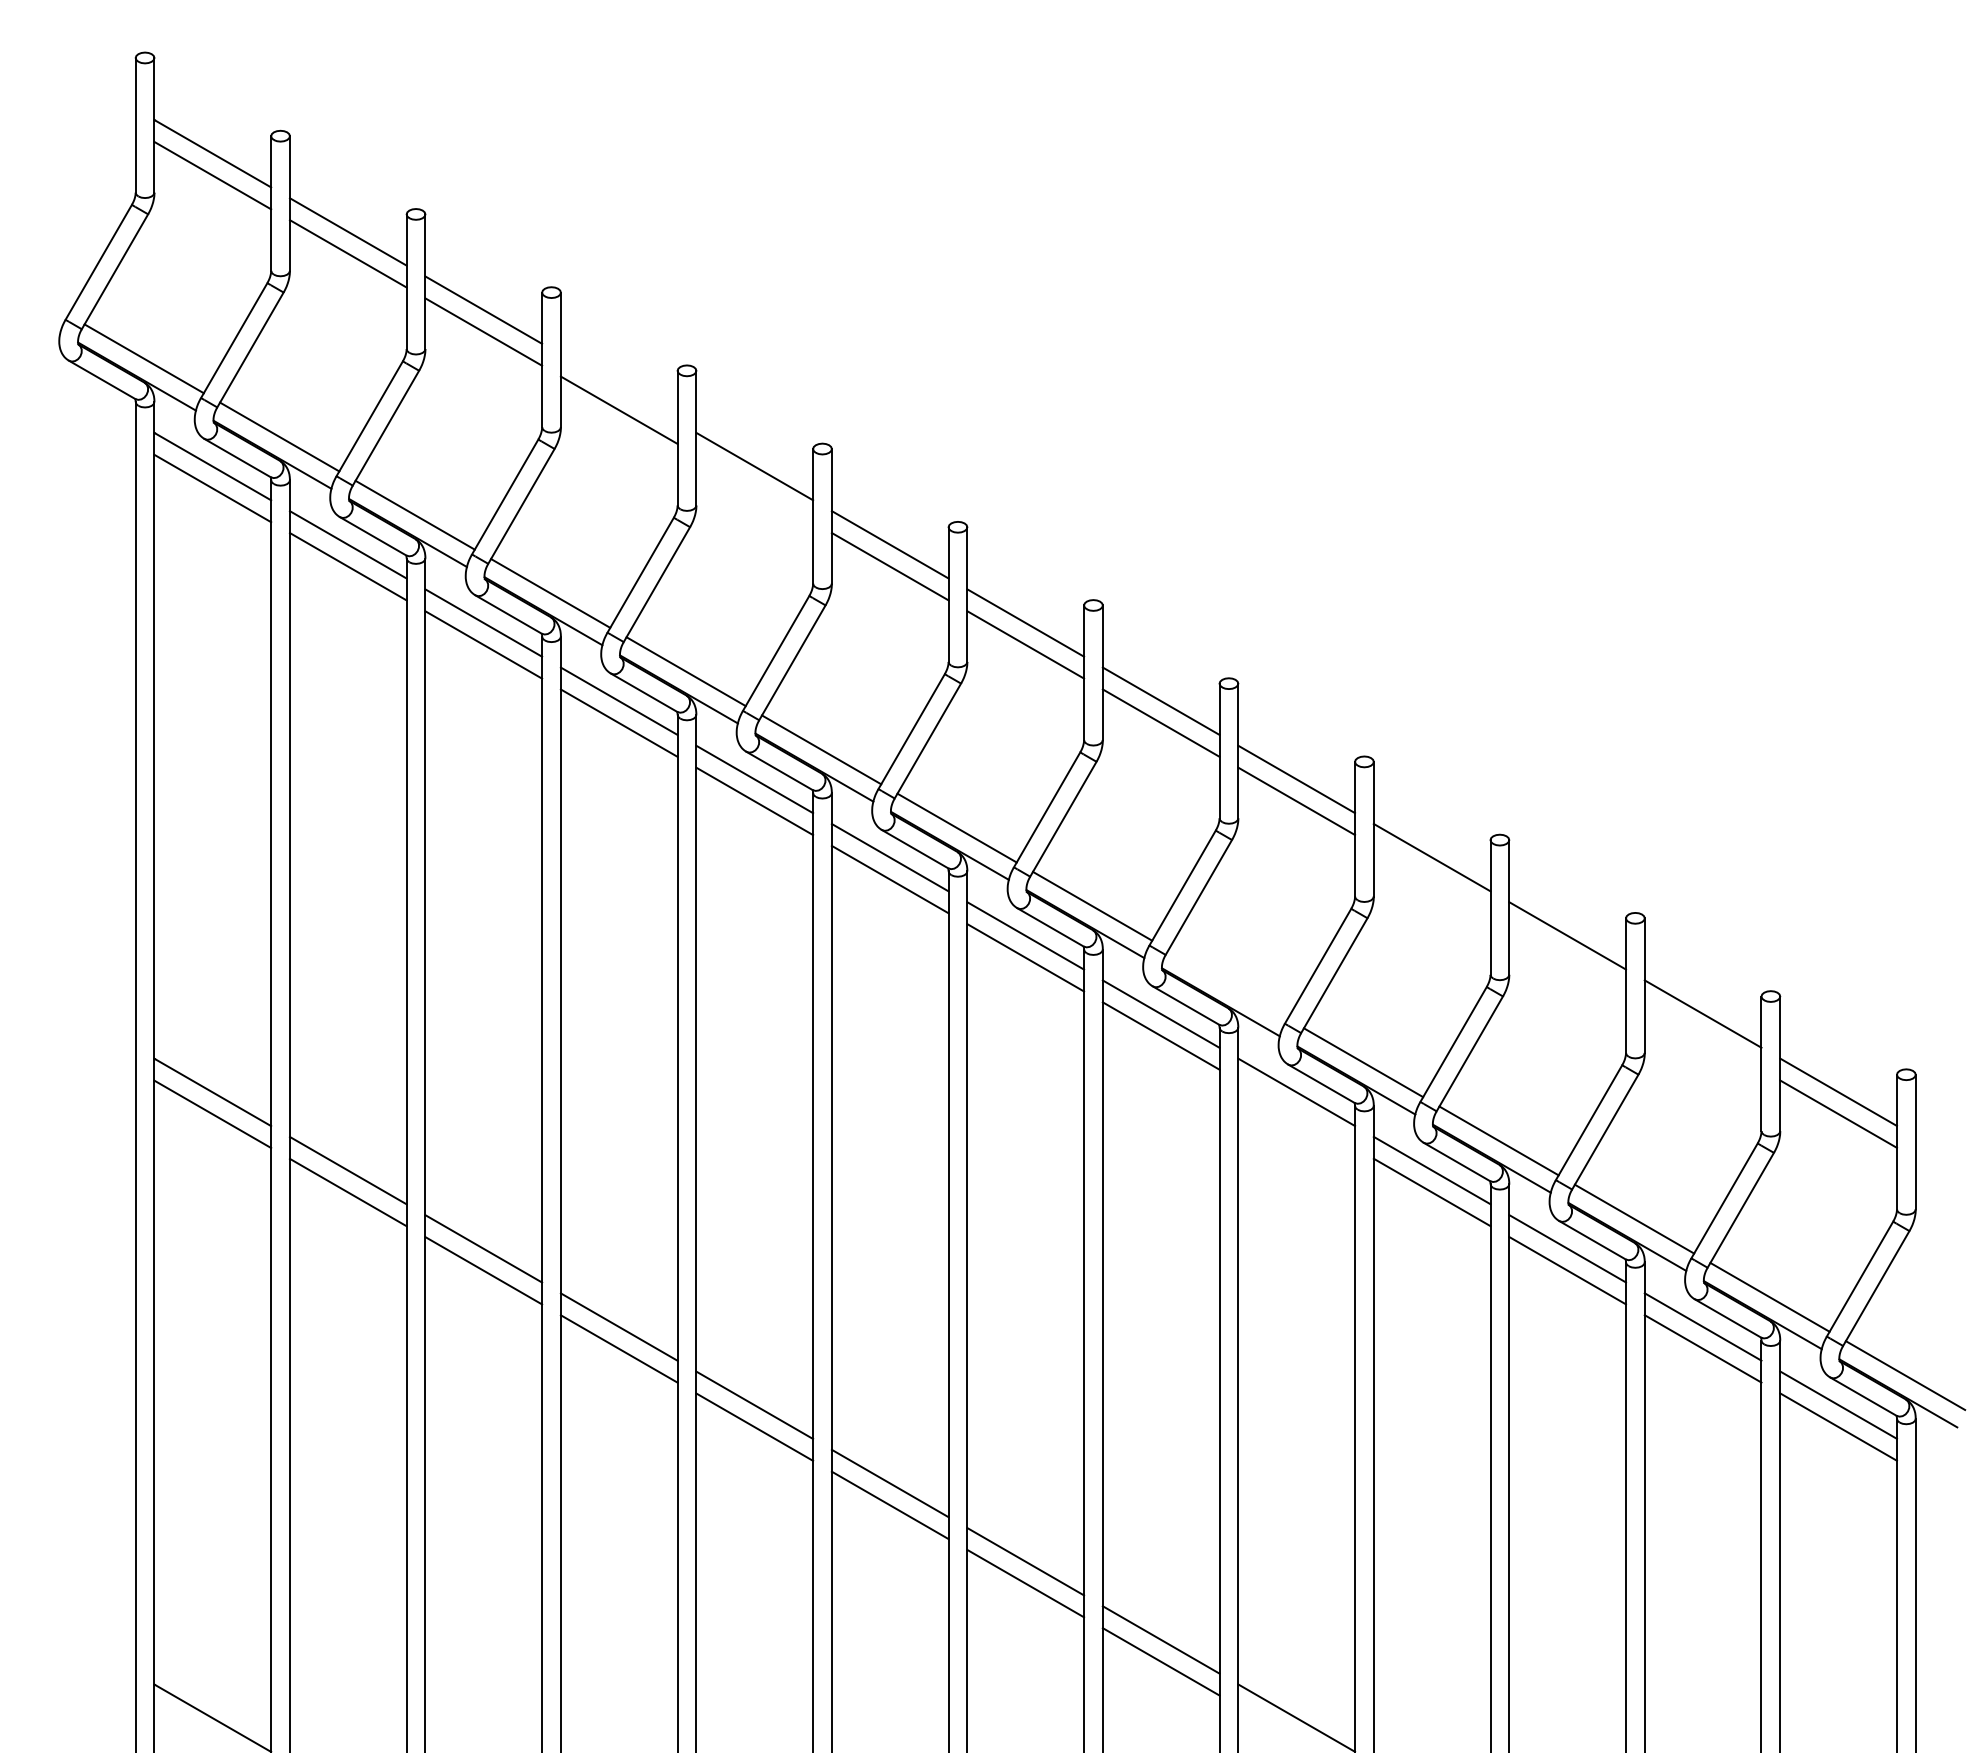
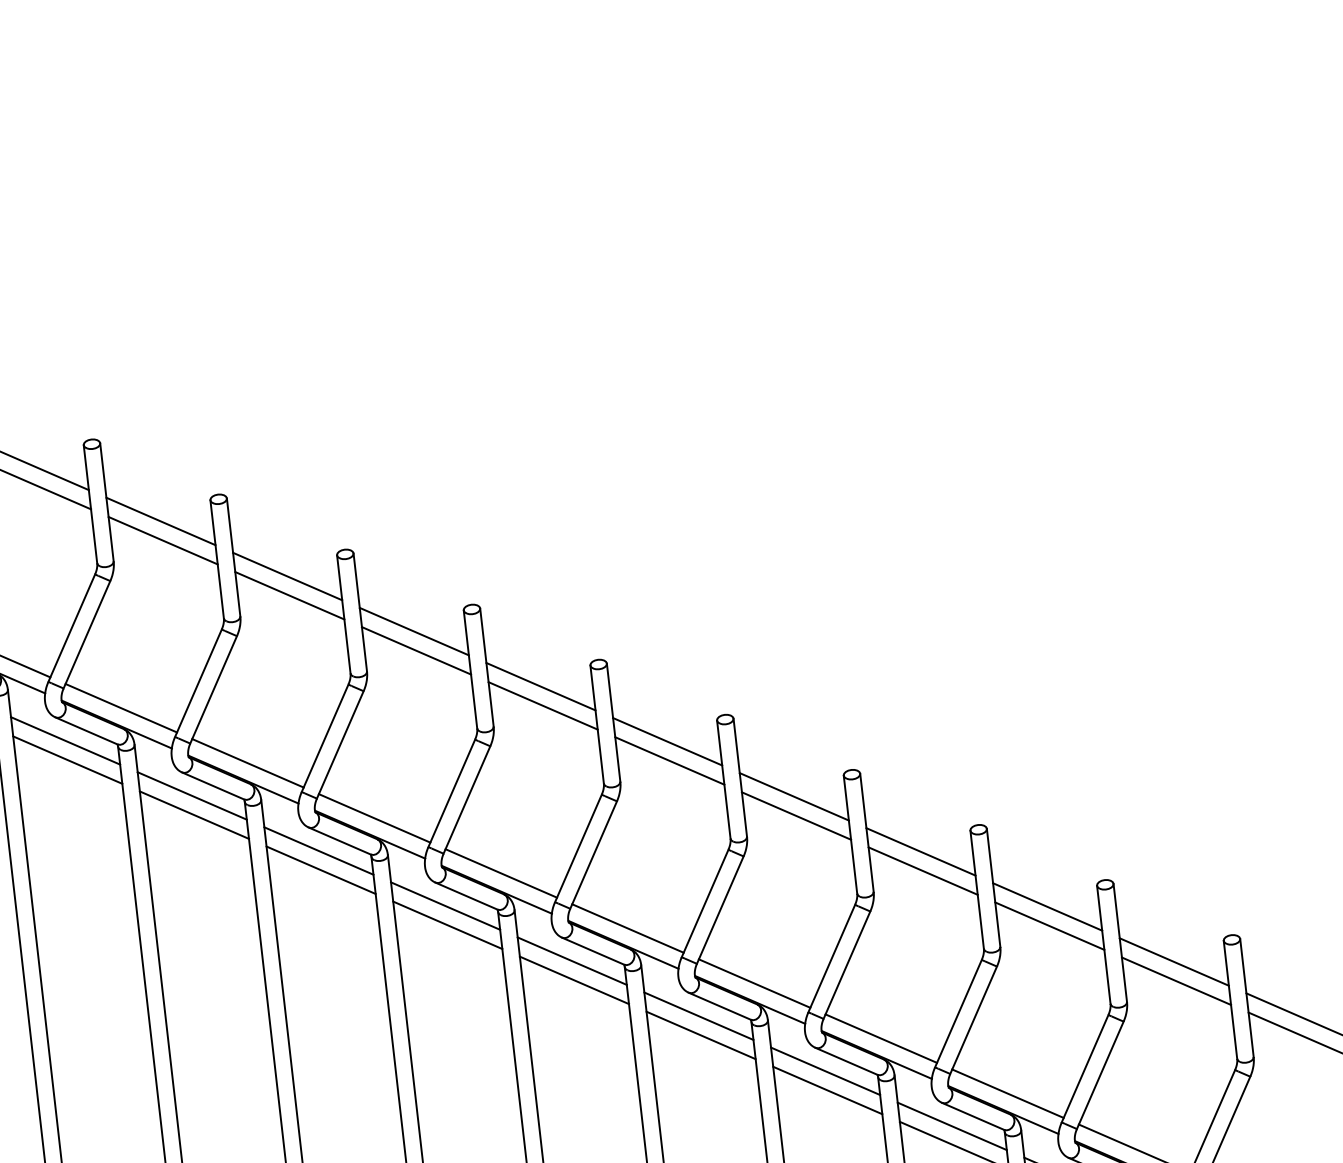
line: (618, 388) -> (160, 521), added
line: (754, 488) -> (289, 595), added
line: (1431, 879) -> (922, 871), added
line: (1567, 957) -> (1049, 925), added
line: (1227, 984) -> (754, 983), added
line: (1702, 1035) -> (1175, 980), added
line: (1296, 1113) -> (827, 1089), added

